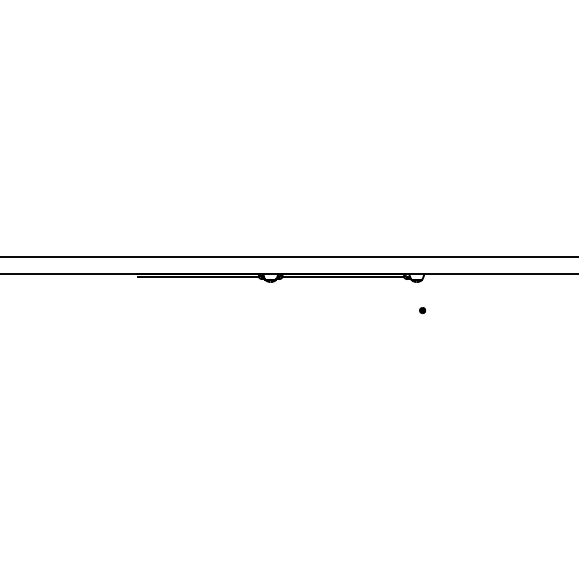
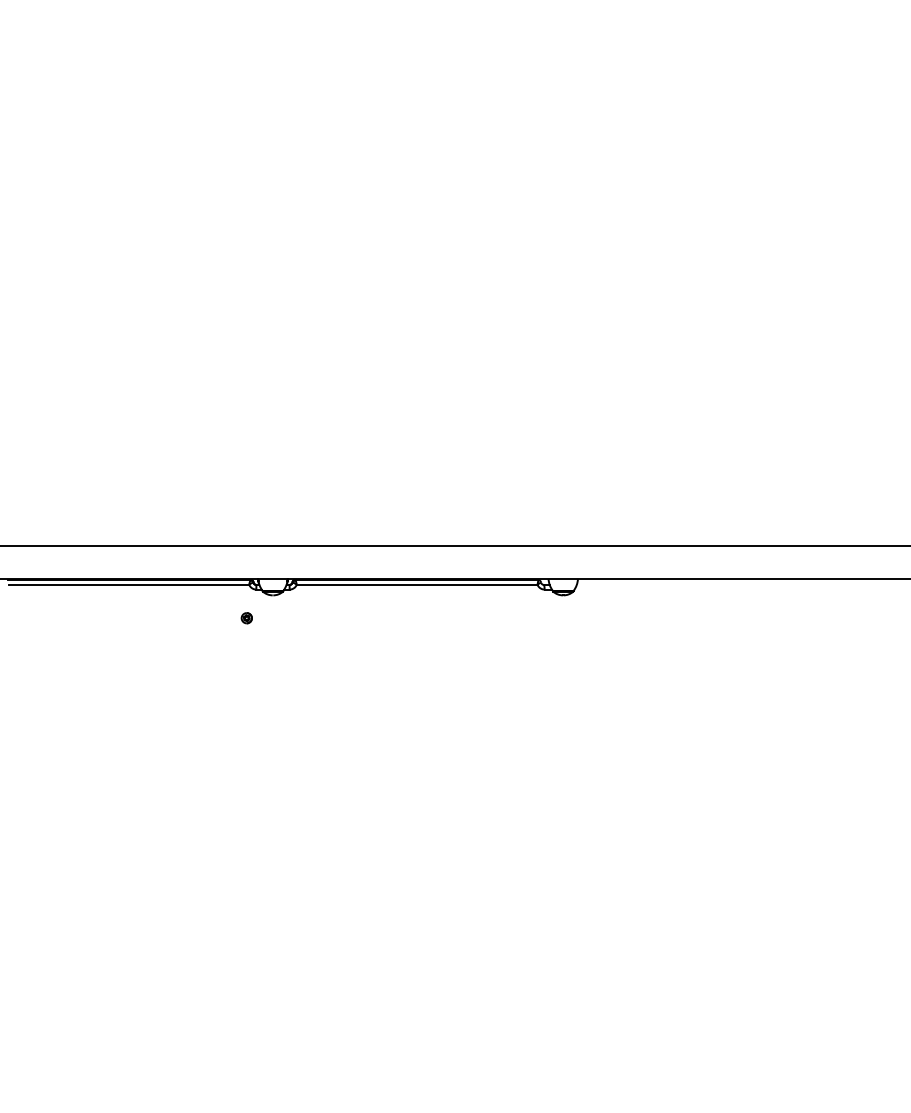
part: (422, 310) -> (246, 618), moved

